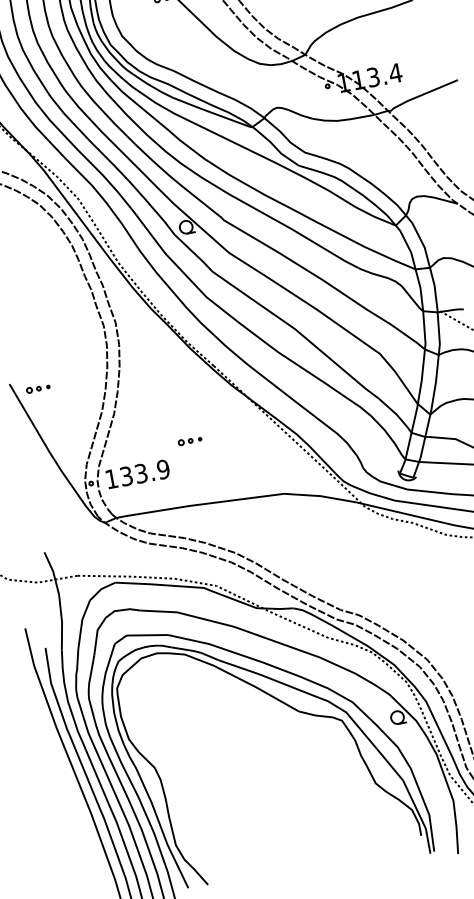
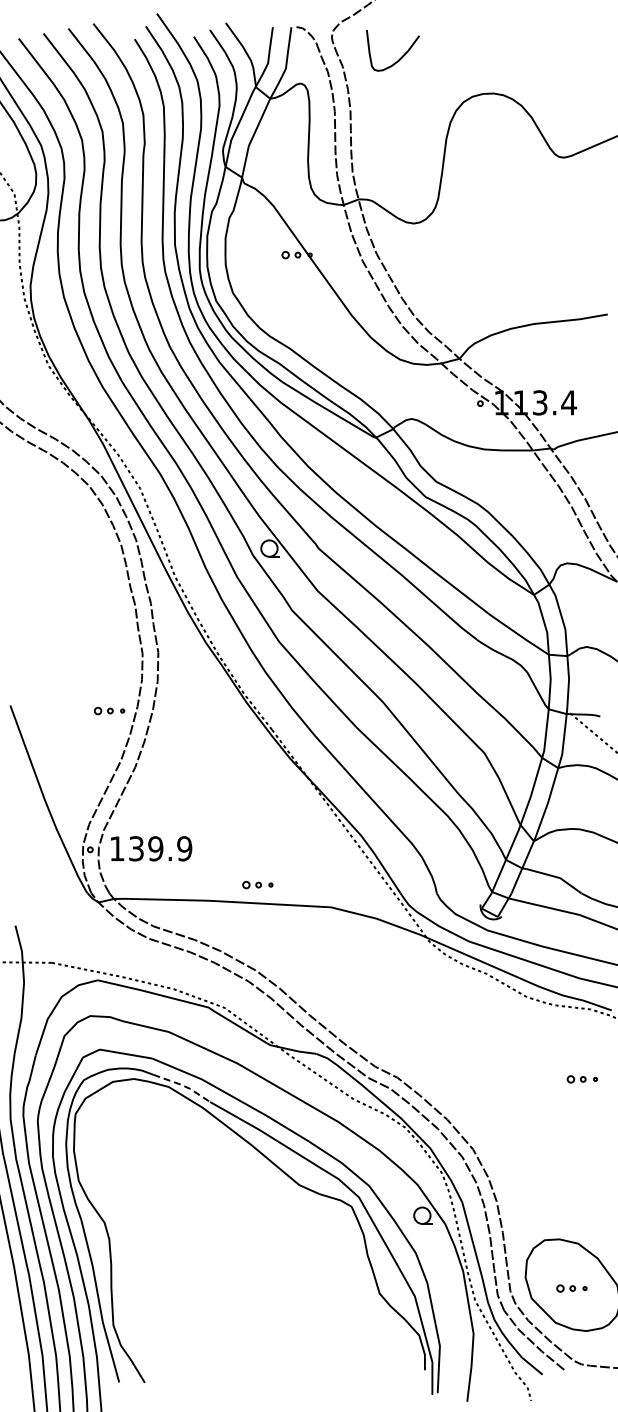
part: (38, 388) -> (109, 710), moved
part: (189, 440) -> (257, 884), moved
text: (141, 473) -> (155, 848), 133.9 -> 139.9
line: (195, 651) -> (183, 1085), solid -> dashed

